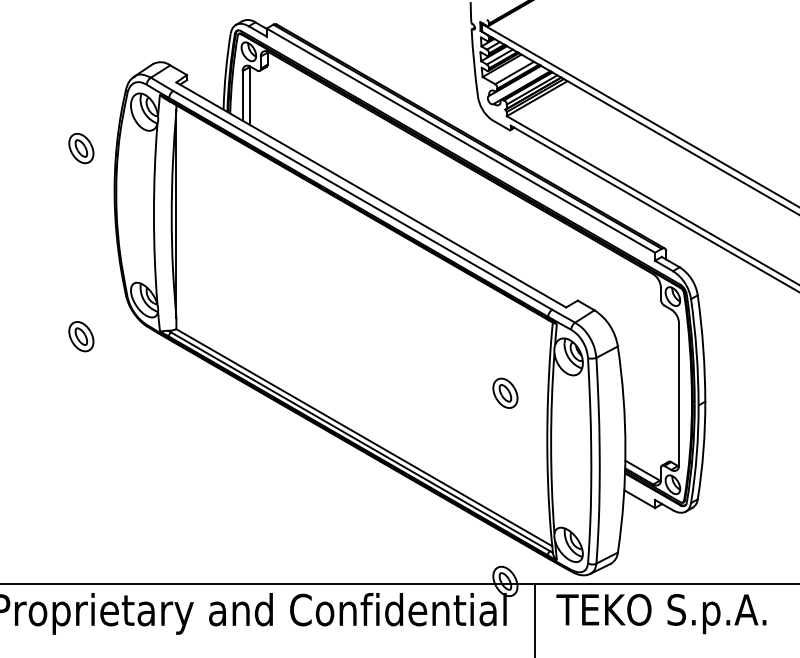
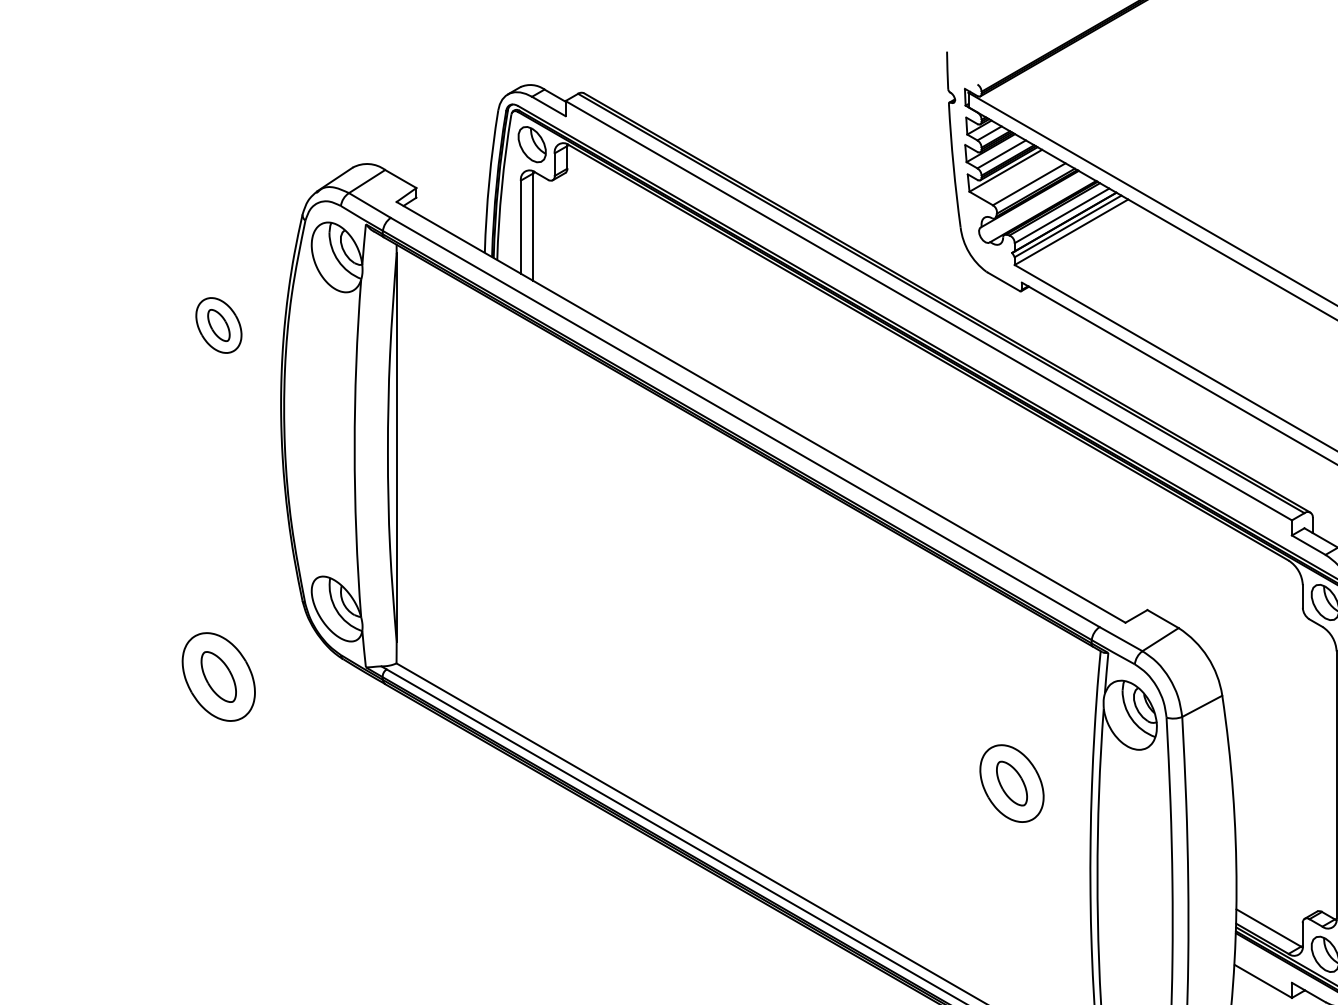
part: (81, 336) -> (219, 677), size x1.6
part: (505, 392) -> (1012, 781), size x1.4

